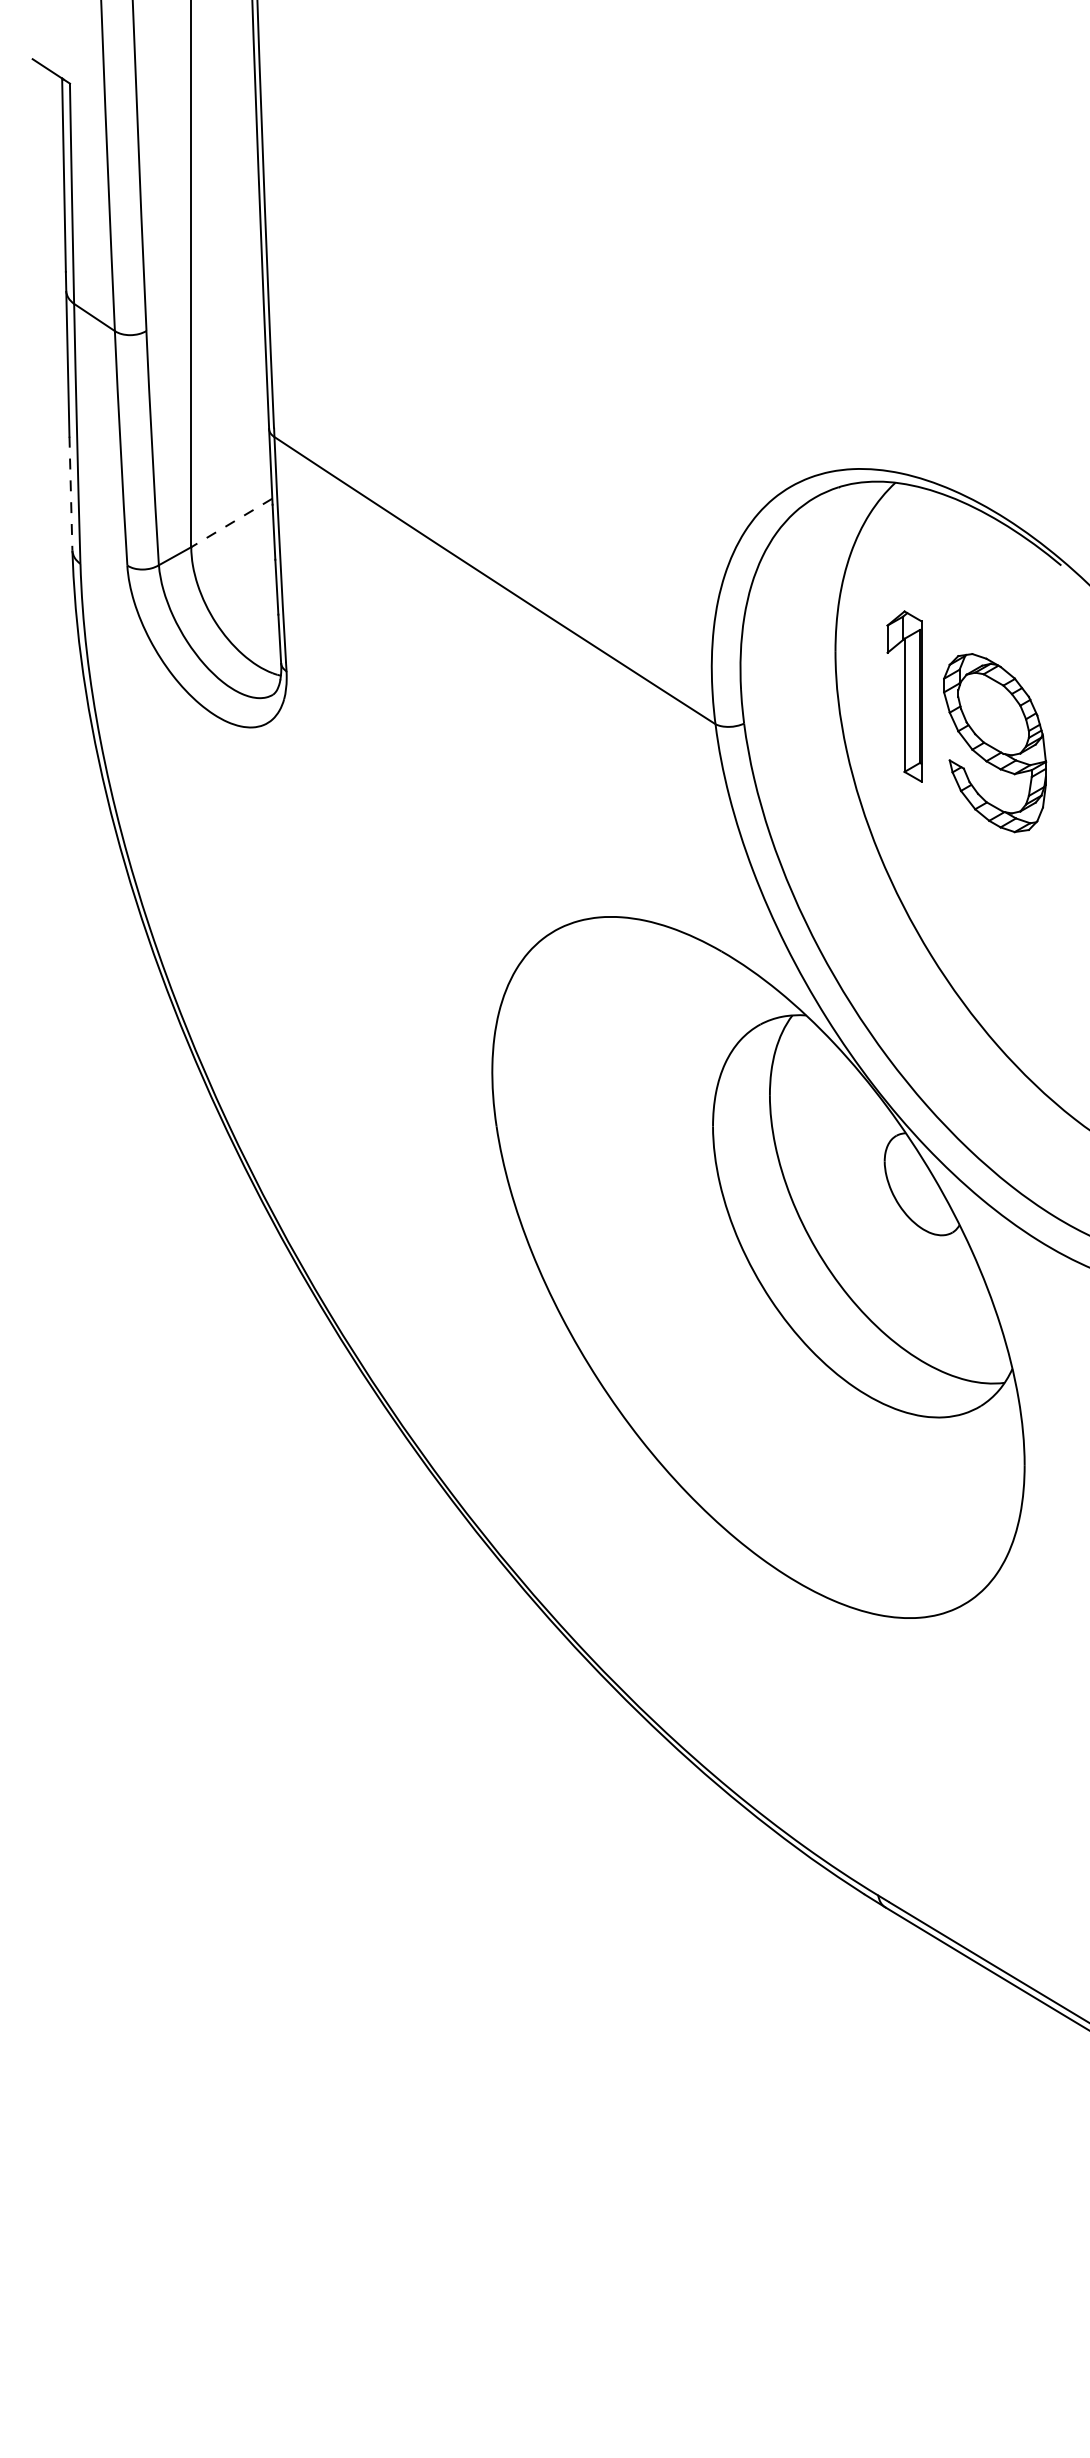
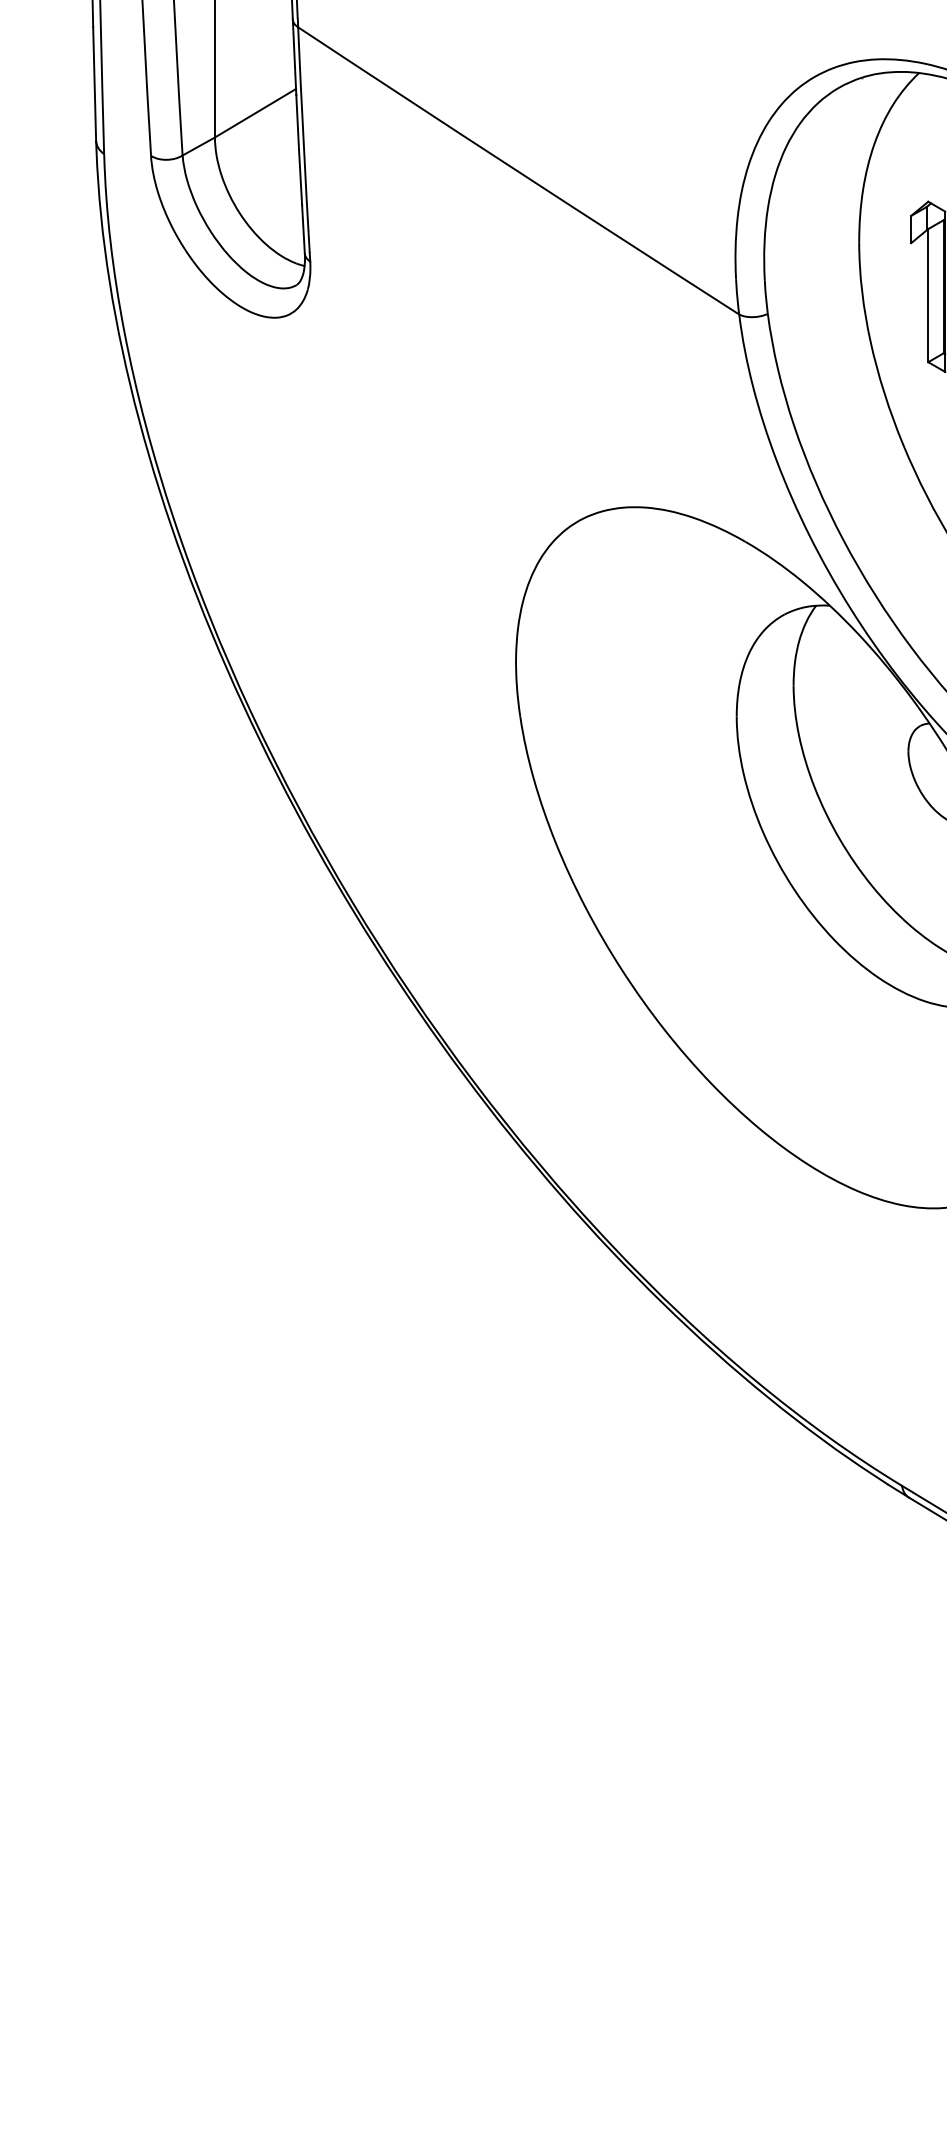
line: (70, 493) -> (94, 83), dashed -> solid
line: (231, 523) -> (255, 113), dashed -> solid

